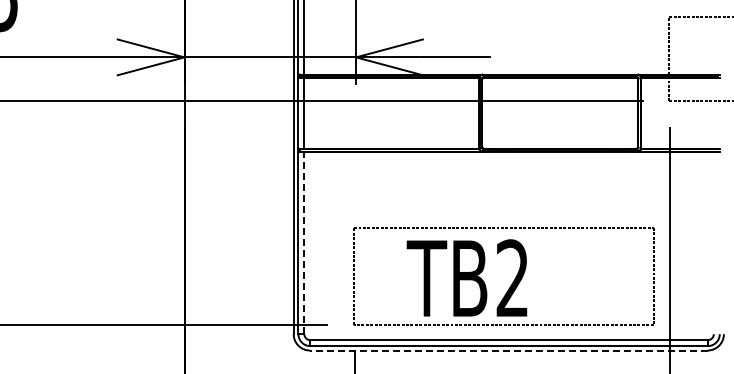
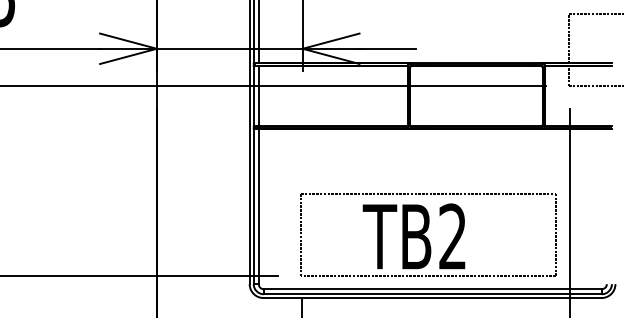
line: (304, 242) -> (258, 206), dashed -> solid
text: (466, 277) -> (413, 235), moved
line: (508, 350) -> (432, 298), dashed -> solid

